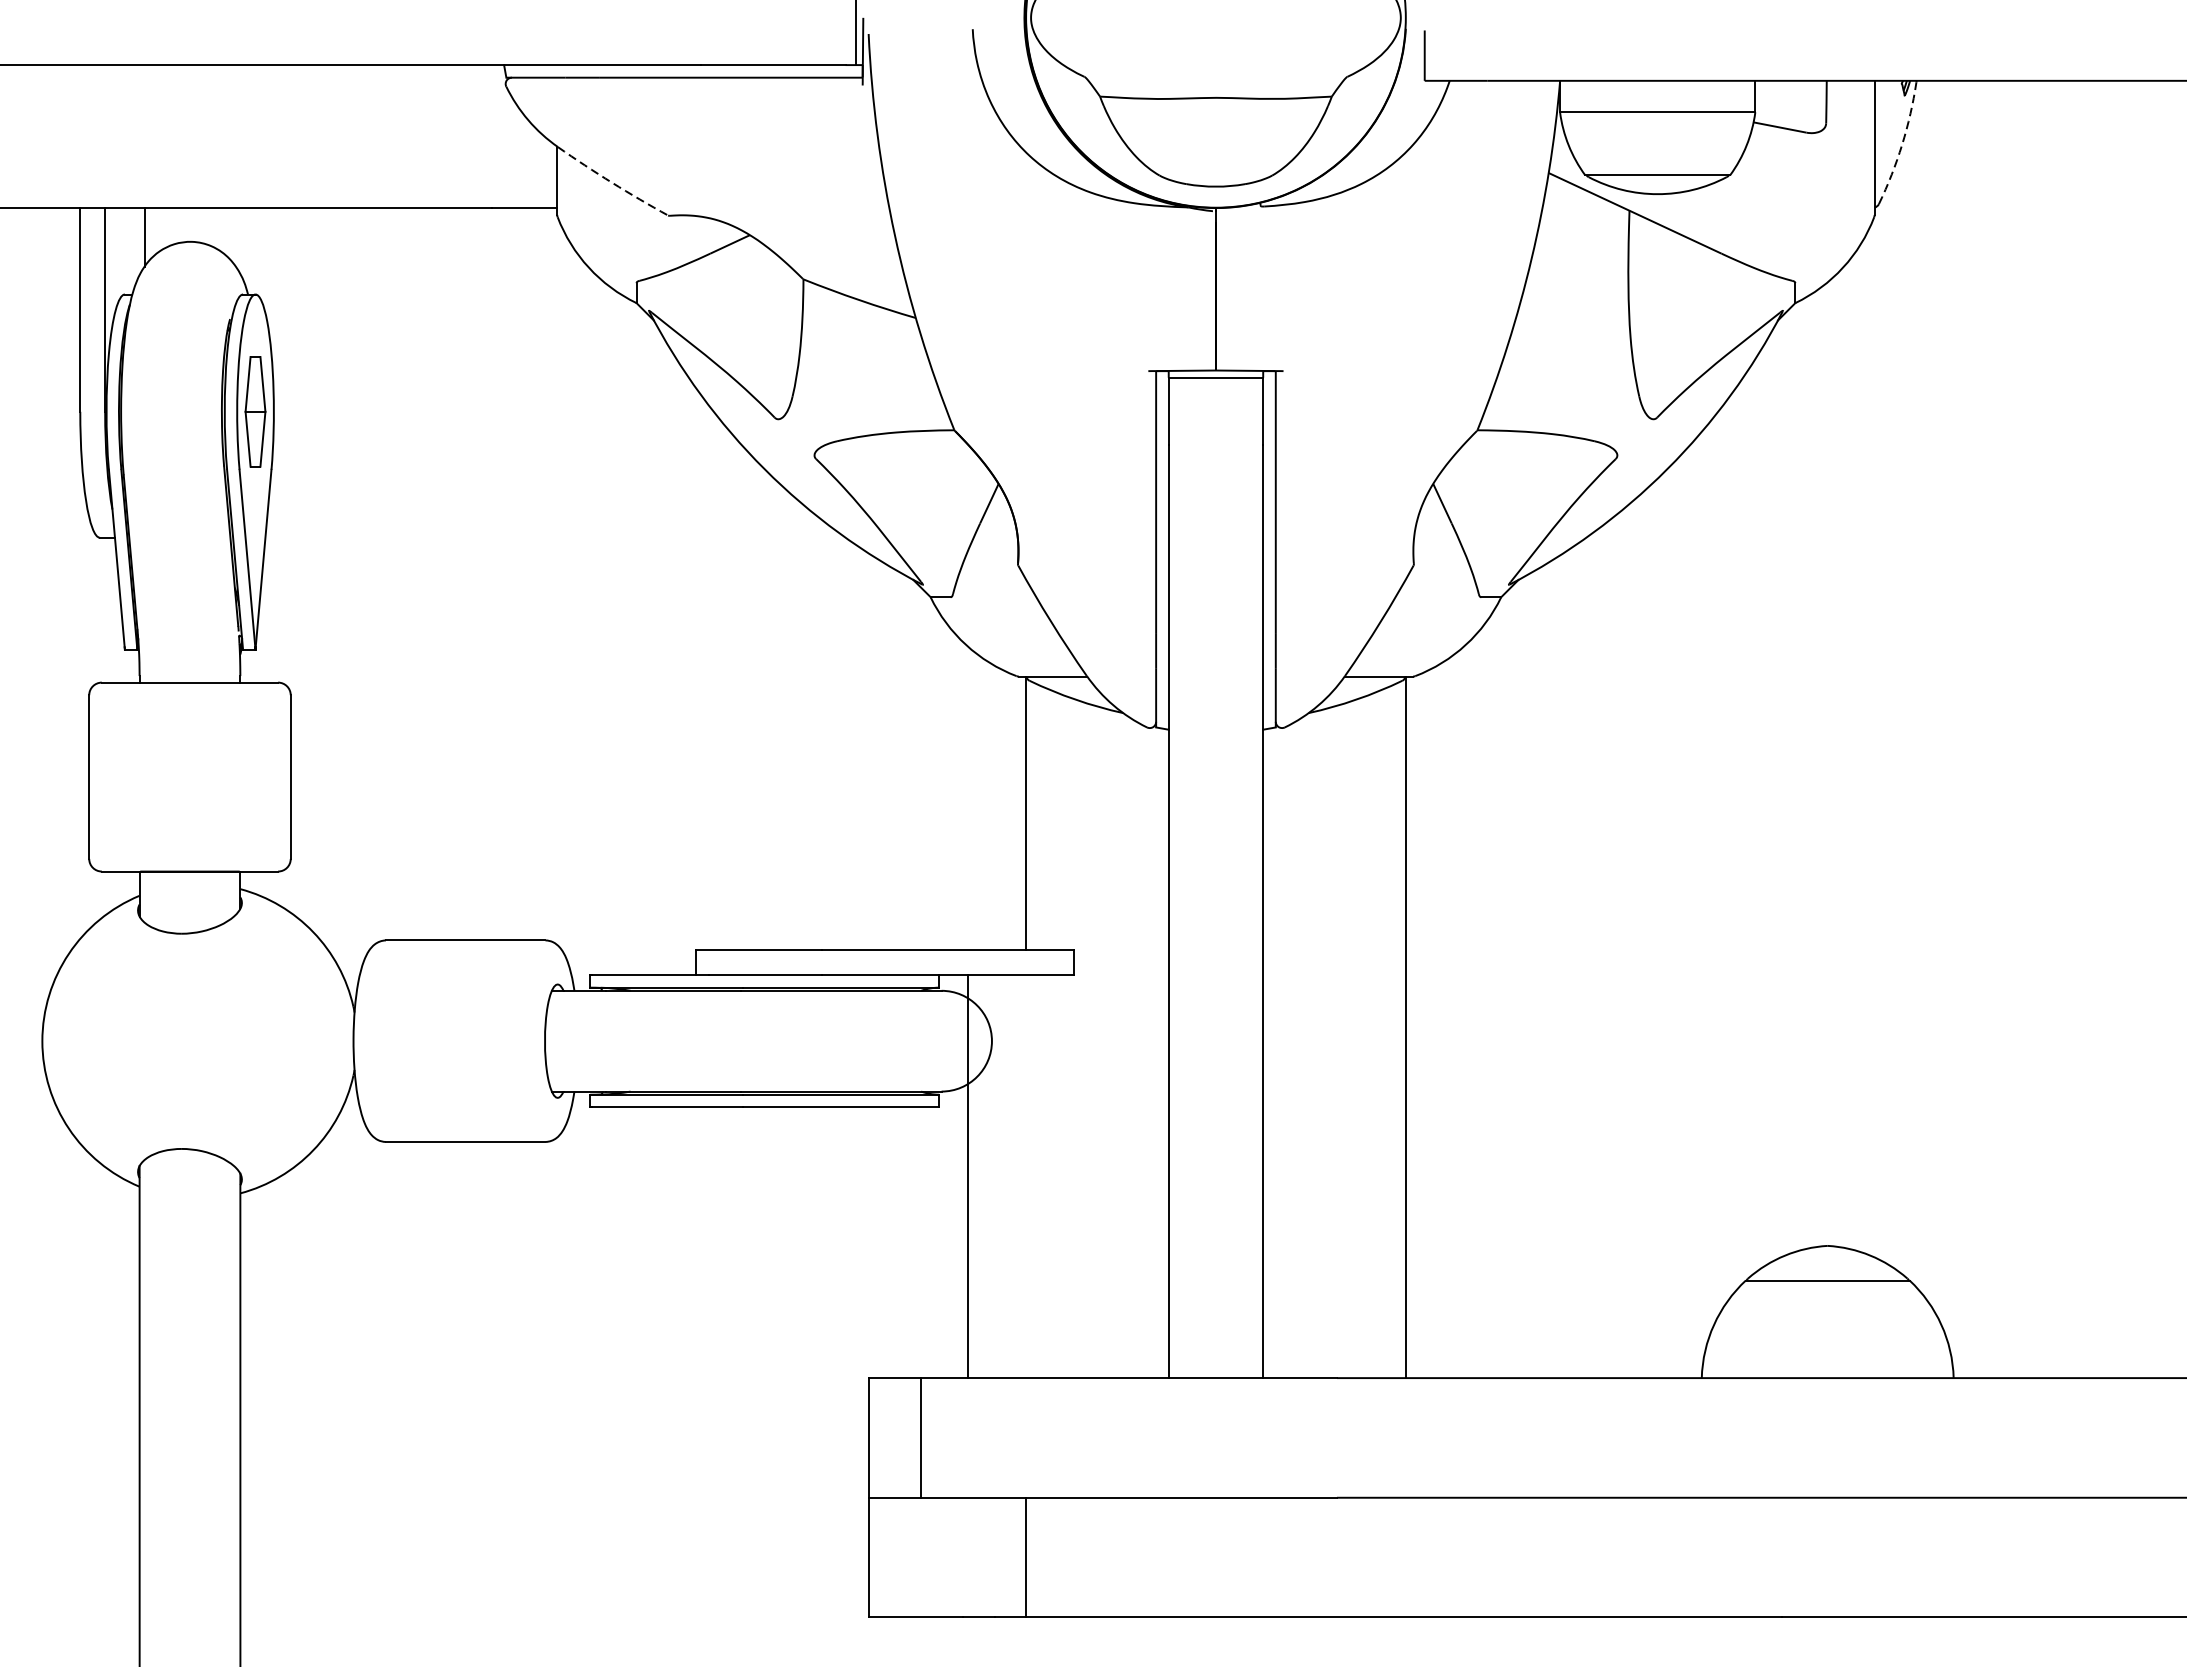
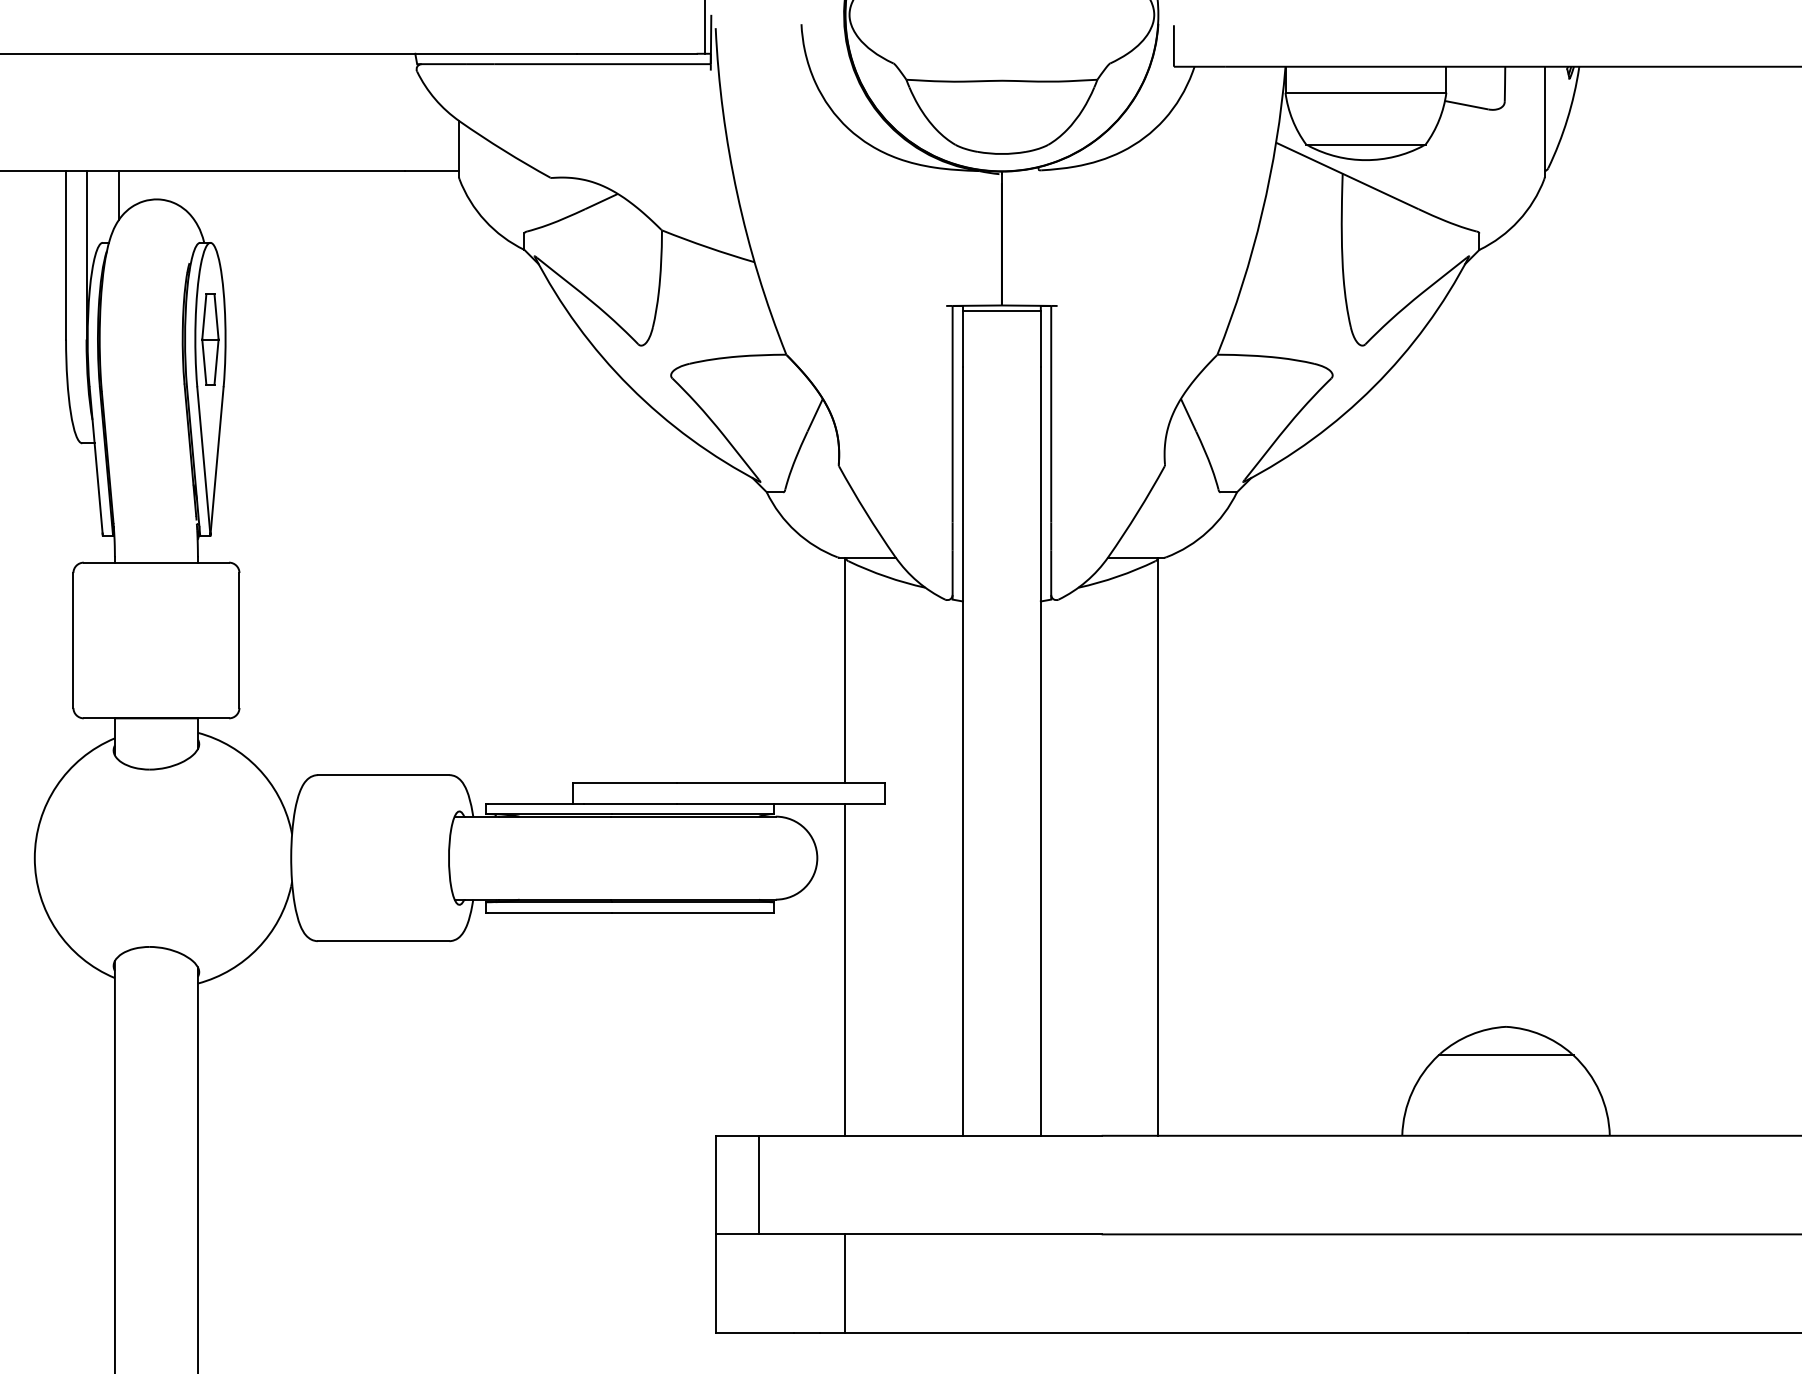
arc: (1902, 144) -> (1567, 119), dashed -> solid
arc: (612, 182) -> (504, 150), dashed -> solid
line: (967, 1176) -> (845, 969), moved

